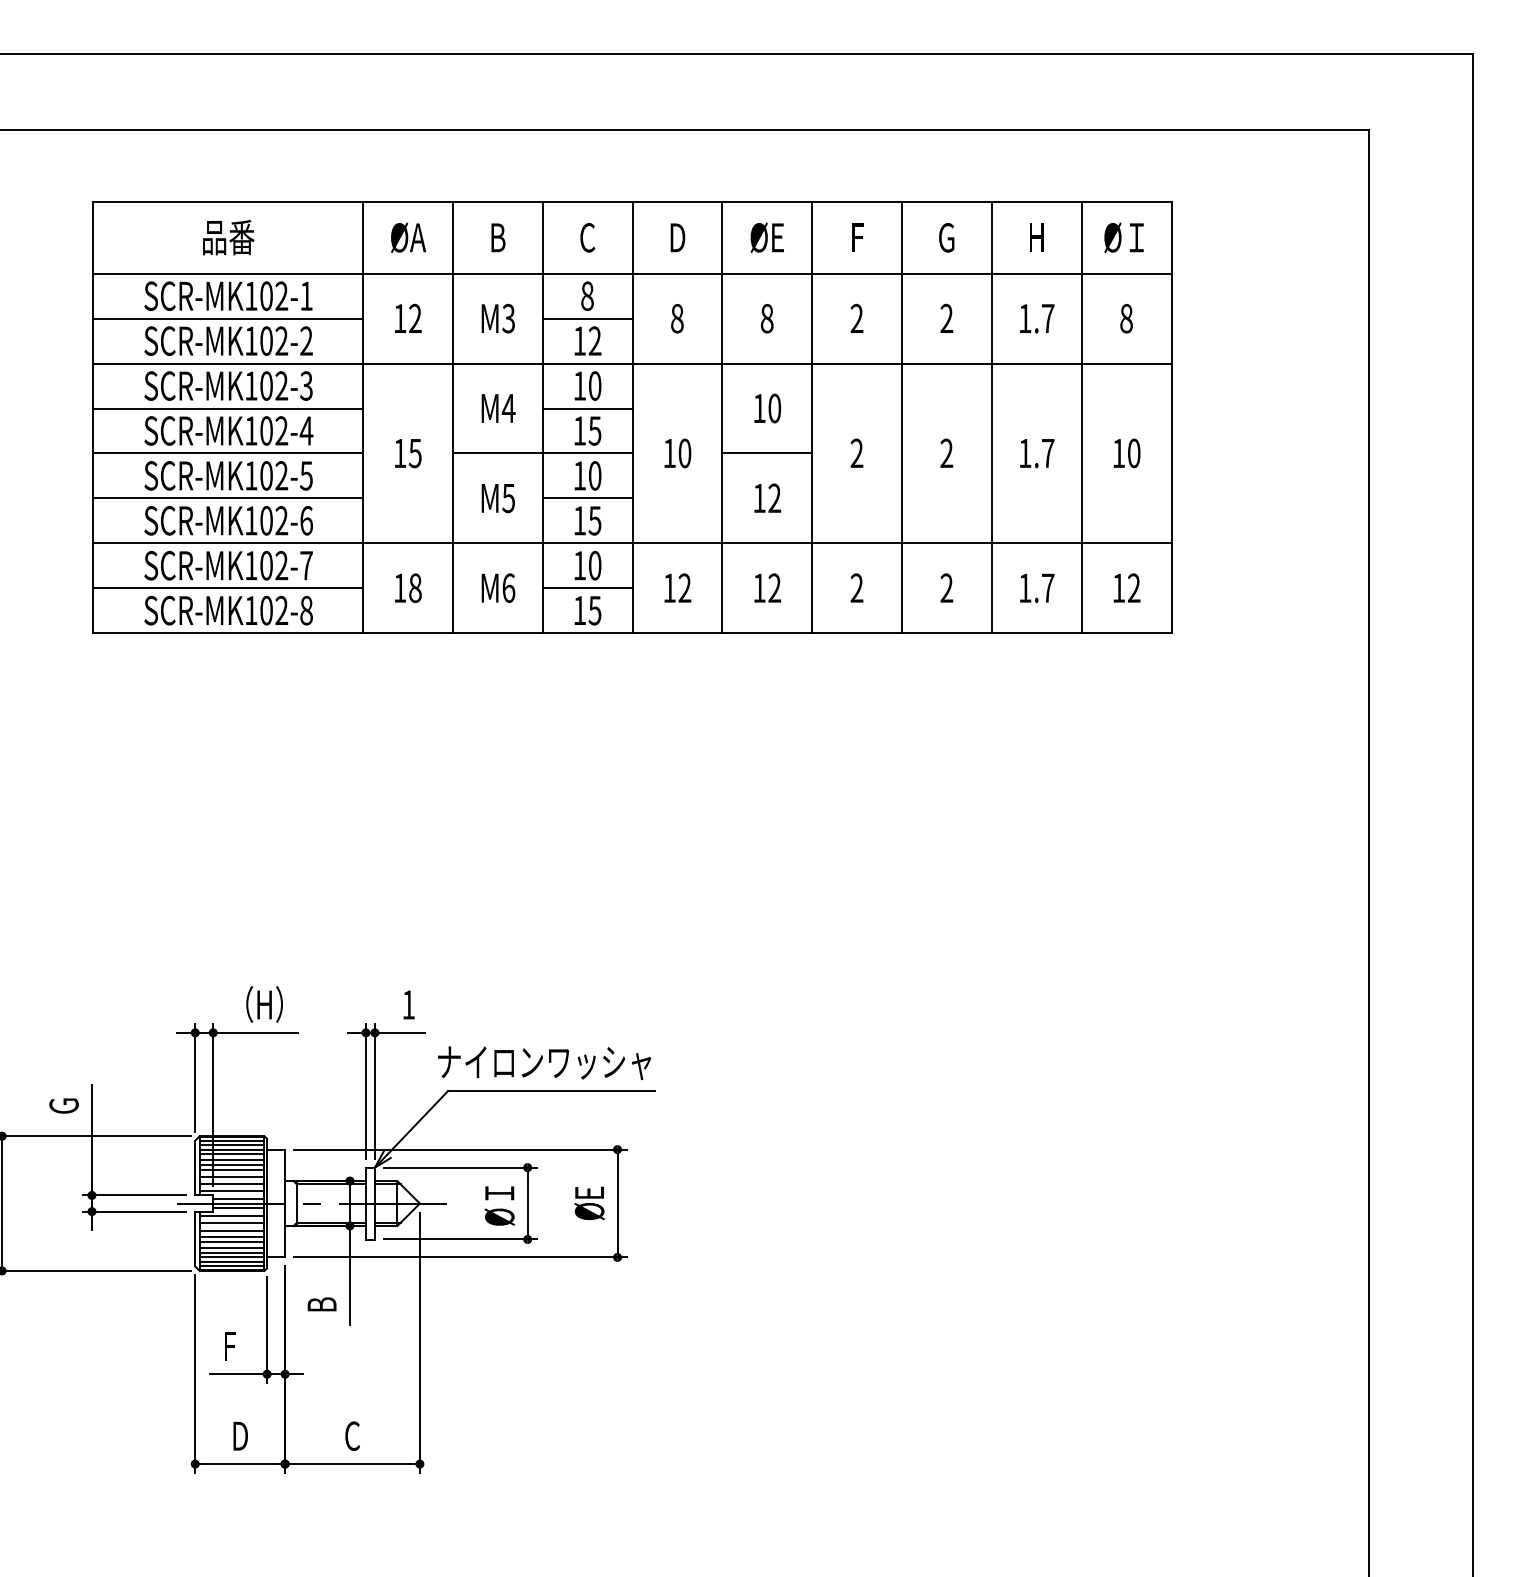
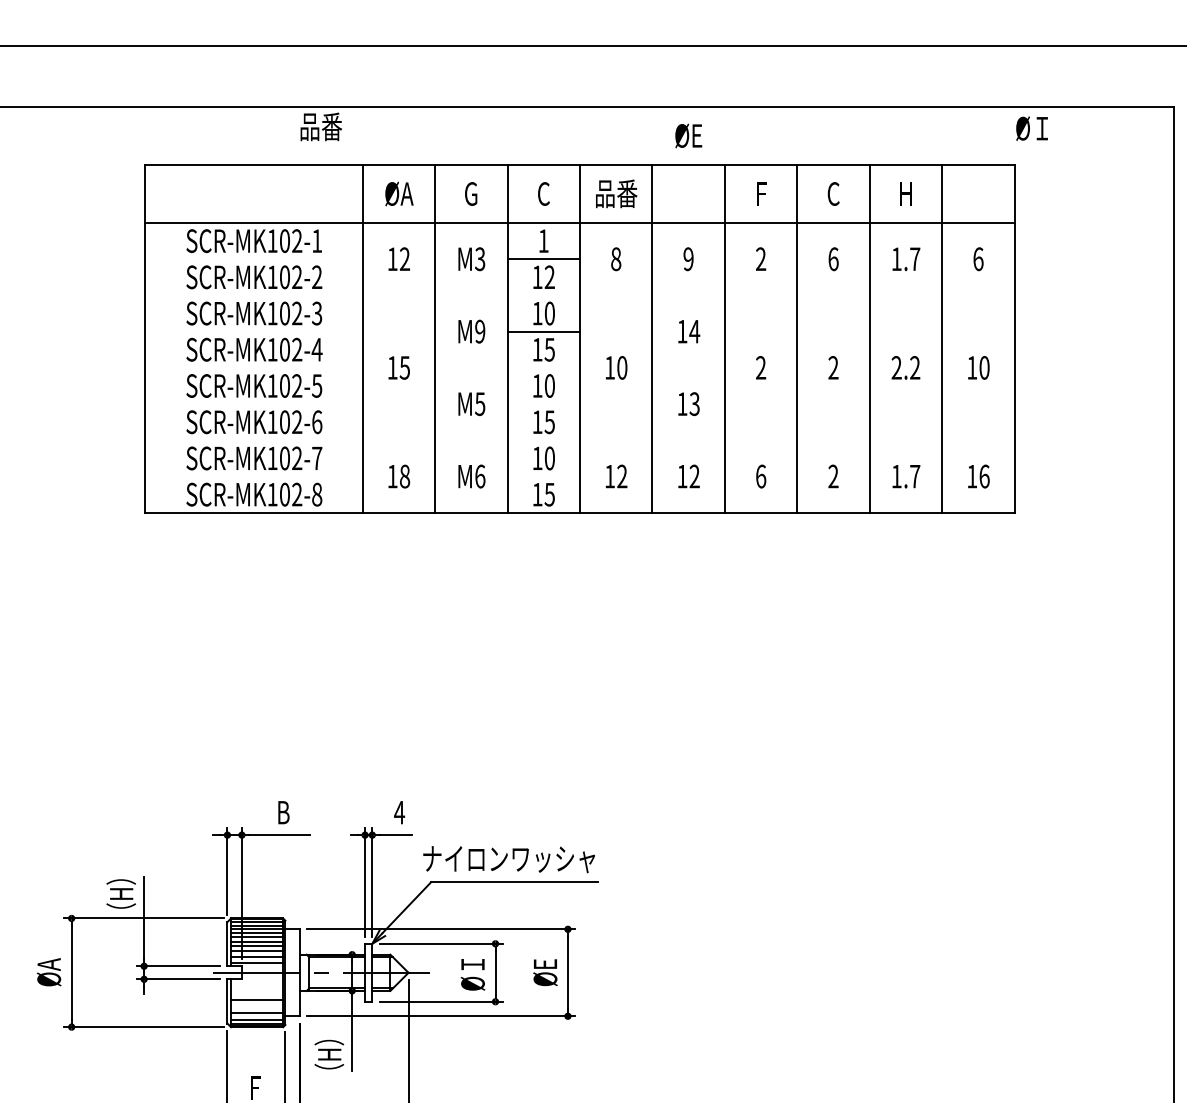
text: (228, 237) -> (321, 126), moved
text: (497, 237) -> (471, 193), B -> G
text: (677, 237) -> (616, 193), D -> 品番
text: (766, 237) -> (688, 135), moved
text: (946, 237) -> (833, 193), G -> C
text: (1123, 237) -> (1031, 128), moved
text: (587, 295) -> (543, 240), 8 -> 1
line: (227, 318) -> (253, 259), removed
text: (766, 318) -> (688, 259), 8 -> 9
text: (946, 318) -> (833, 259), 2 -> 6
text: (1126, 318) -> (978, 259), 8 -> 6
line: (632, 363) -> (580, 295), removed
line: (227, 408) -> (253, 331), removed
text: (508, 408) -> (480, 331), M4 -> M9
text: (774, 408) -> (694, 331), 10 -> 14
text: (1036, 452) -> (905, 367), 1.7 -> 2.2
line: (227, 453) -> (253, 367), removed
line: (542, 453) -> (507, 367), removed
line: (767, 453) -> (688, 367), removed
line: (227, 498) -> (253, 404), removed
line: (587, 498) -> (543, 404), removed
text: (774, 498) -> (694, 404), 12 -> 13
line: (632, 543) -> (580, 440), removed
text: (856, 587) -> (760, 476), 2 -> 6
text: (1133, 587) -> (984, 476), 12 -> 16
line: (227, 588) -> (253, 476), removed
line: (587, 588) -> (543, 476), removed
text: (264, 1004) -> (283, 812), （H） -> B
text: (408, 1004) -> (399, 812), 1 -> 4
text: (63, 1105) -> (121, 893), G -> （H）
line: (238, 1199) -> (262, 969), removed
line: (238, 1208) -> (262, 976), removed
line: (231, 1216) -> (256, 983), removed
line: (231, 1223) -> (256, 988), removed
line: (231, 1230) -> (256, 994), removed
line: (231, 1242) -> (256, 1004), removed
line: (231, 1247) -> (256, 1008), removed
line: (231, 1257) -> (256, 1016), removed
text: (321, 1304) -> (329, 1054), B -> （H）

